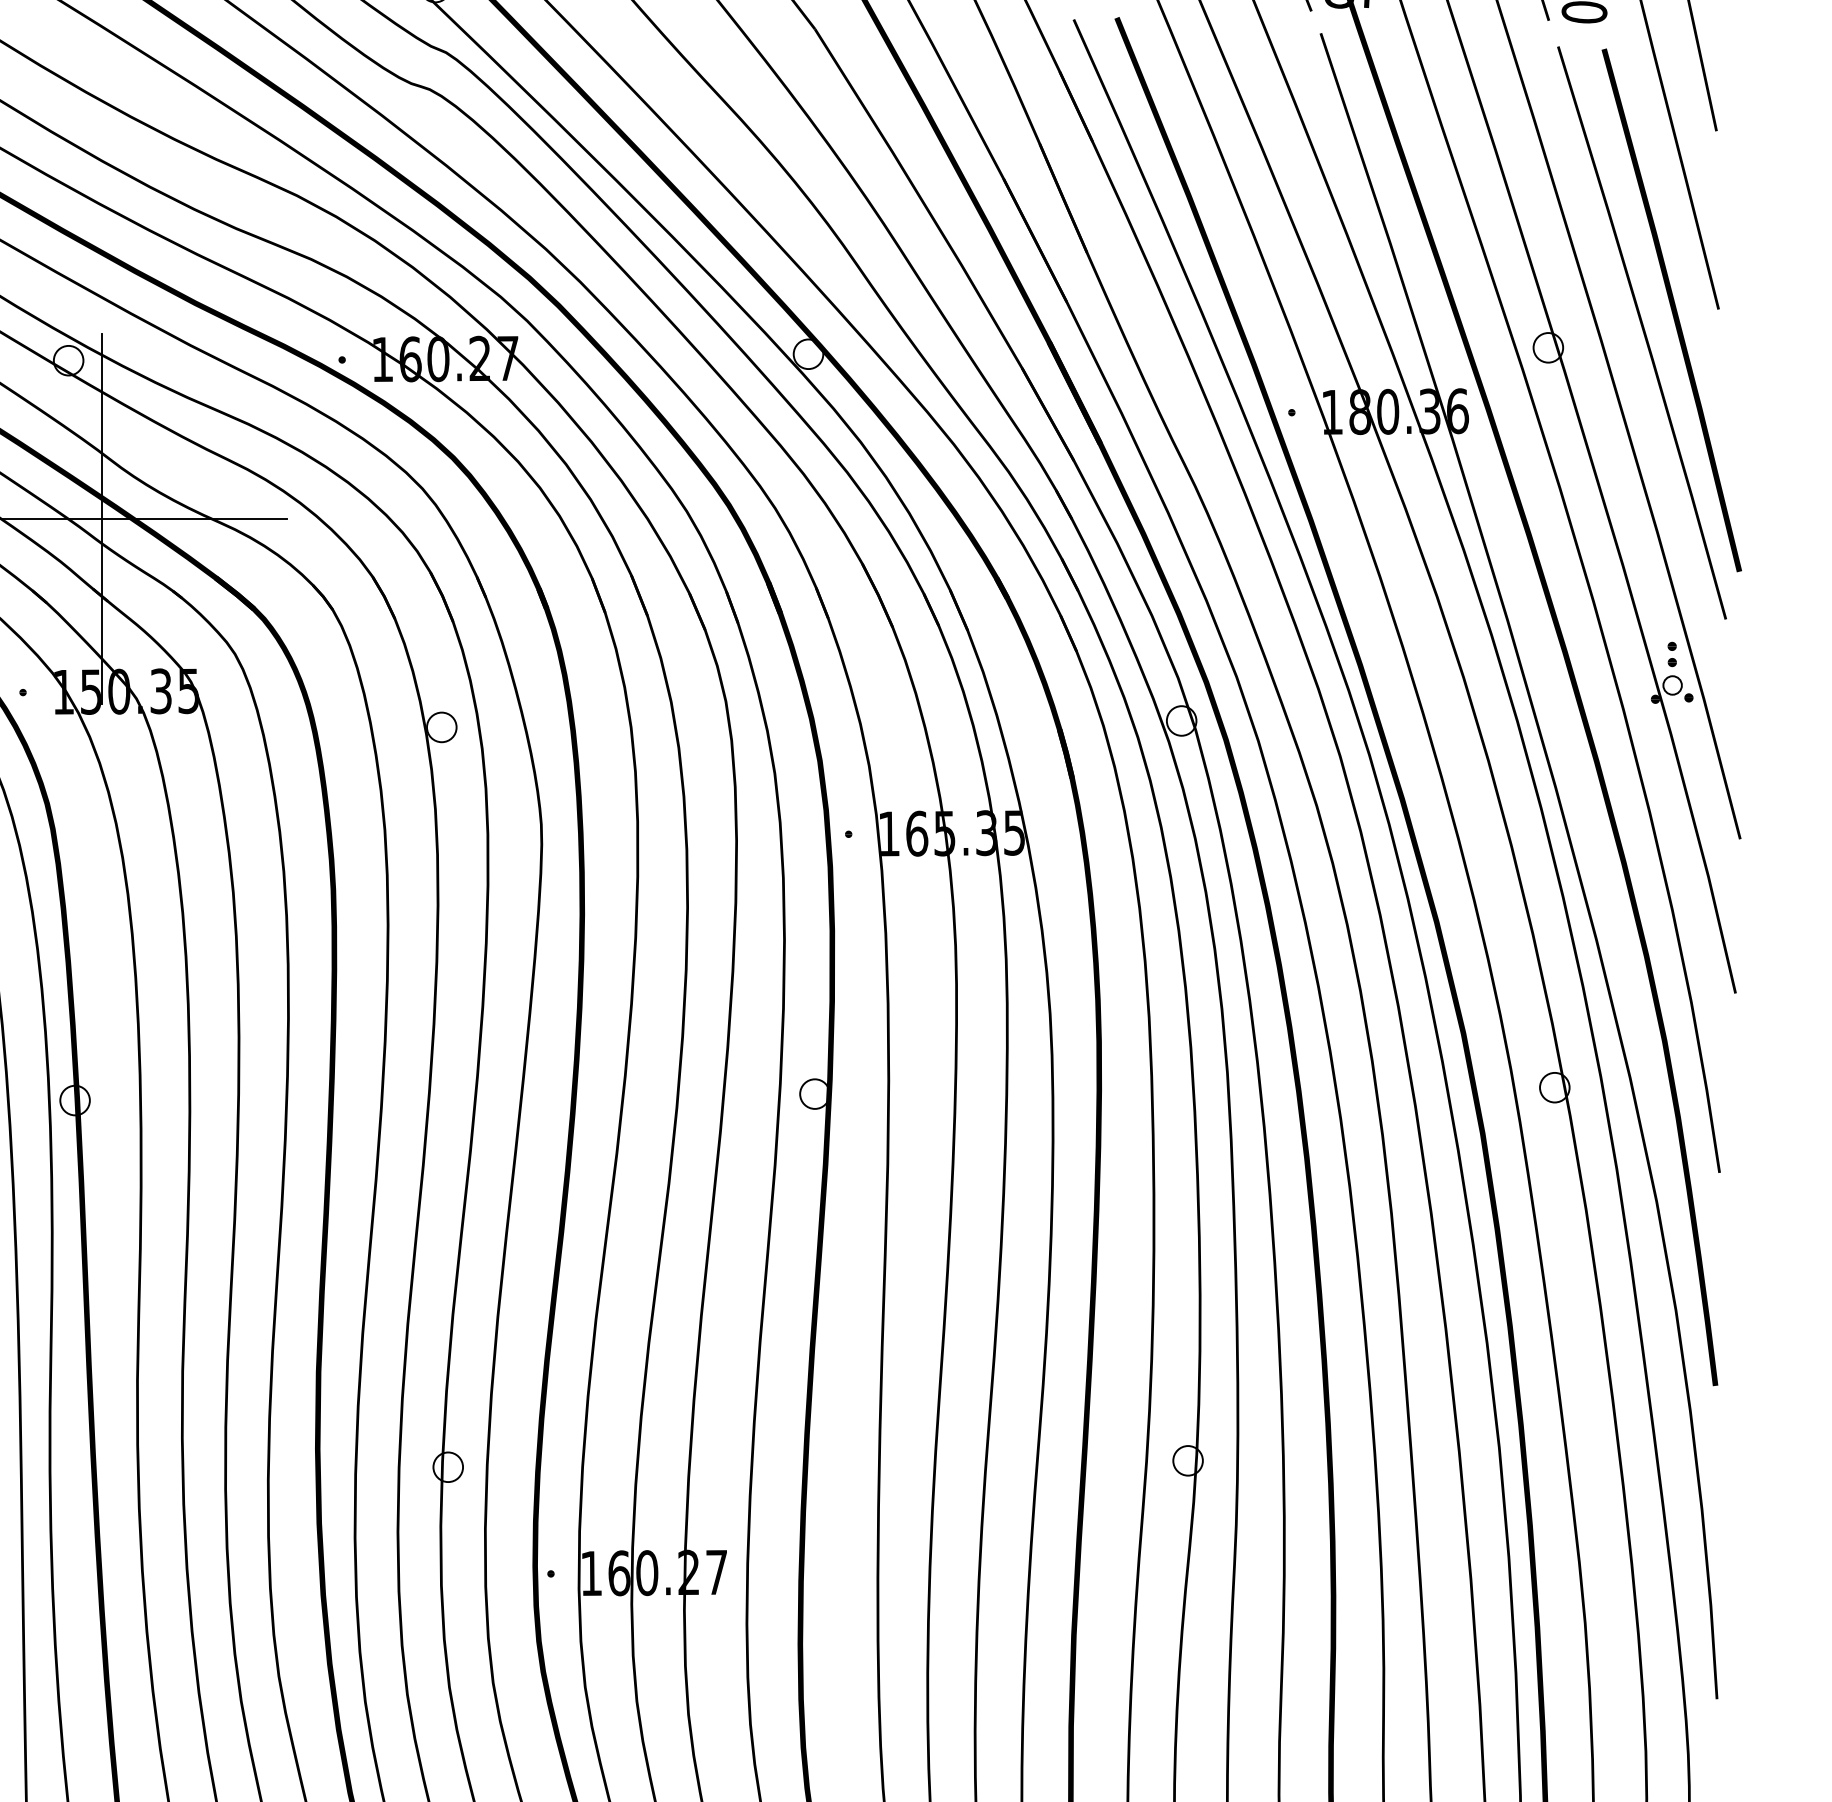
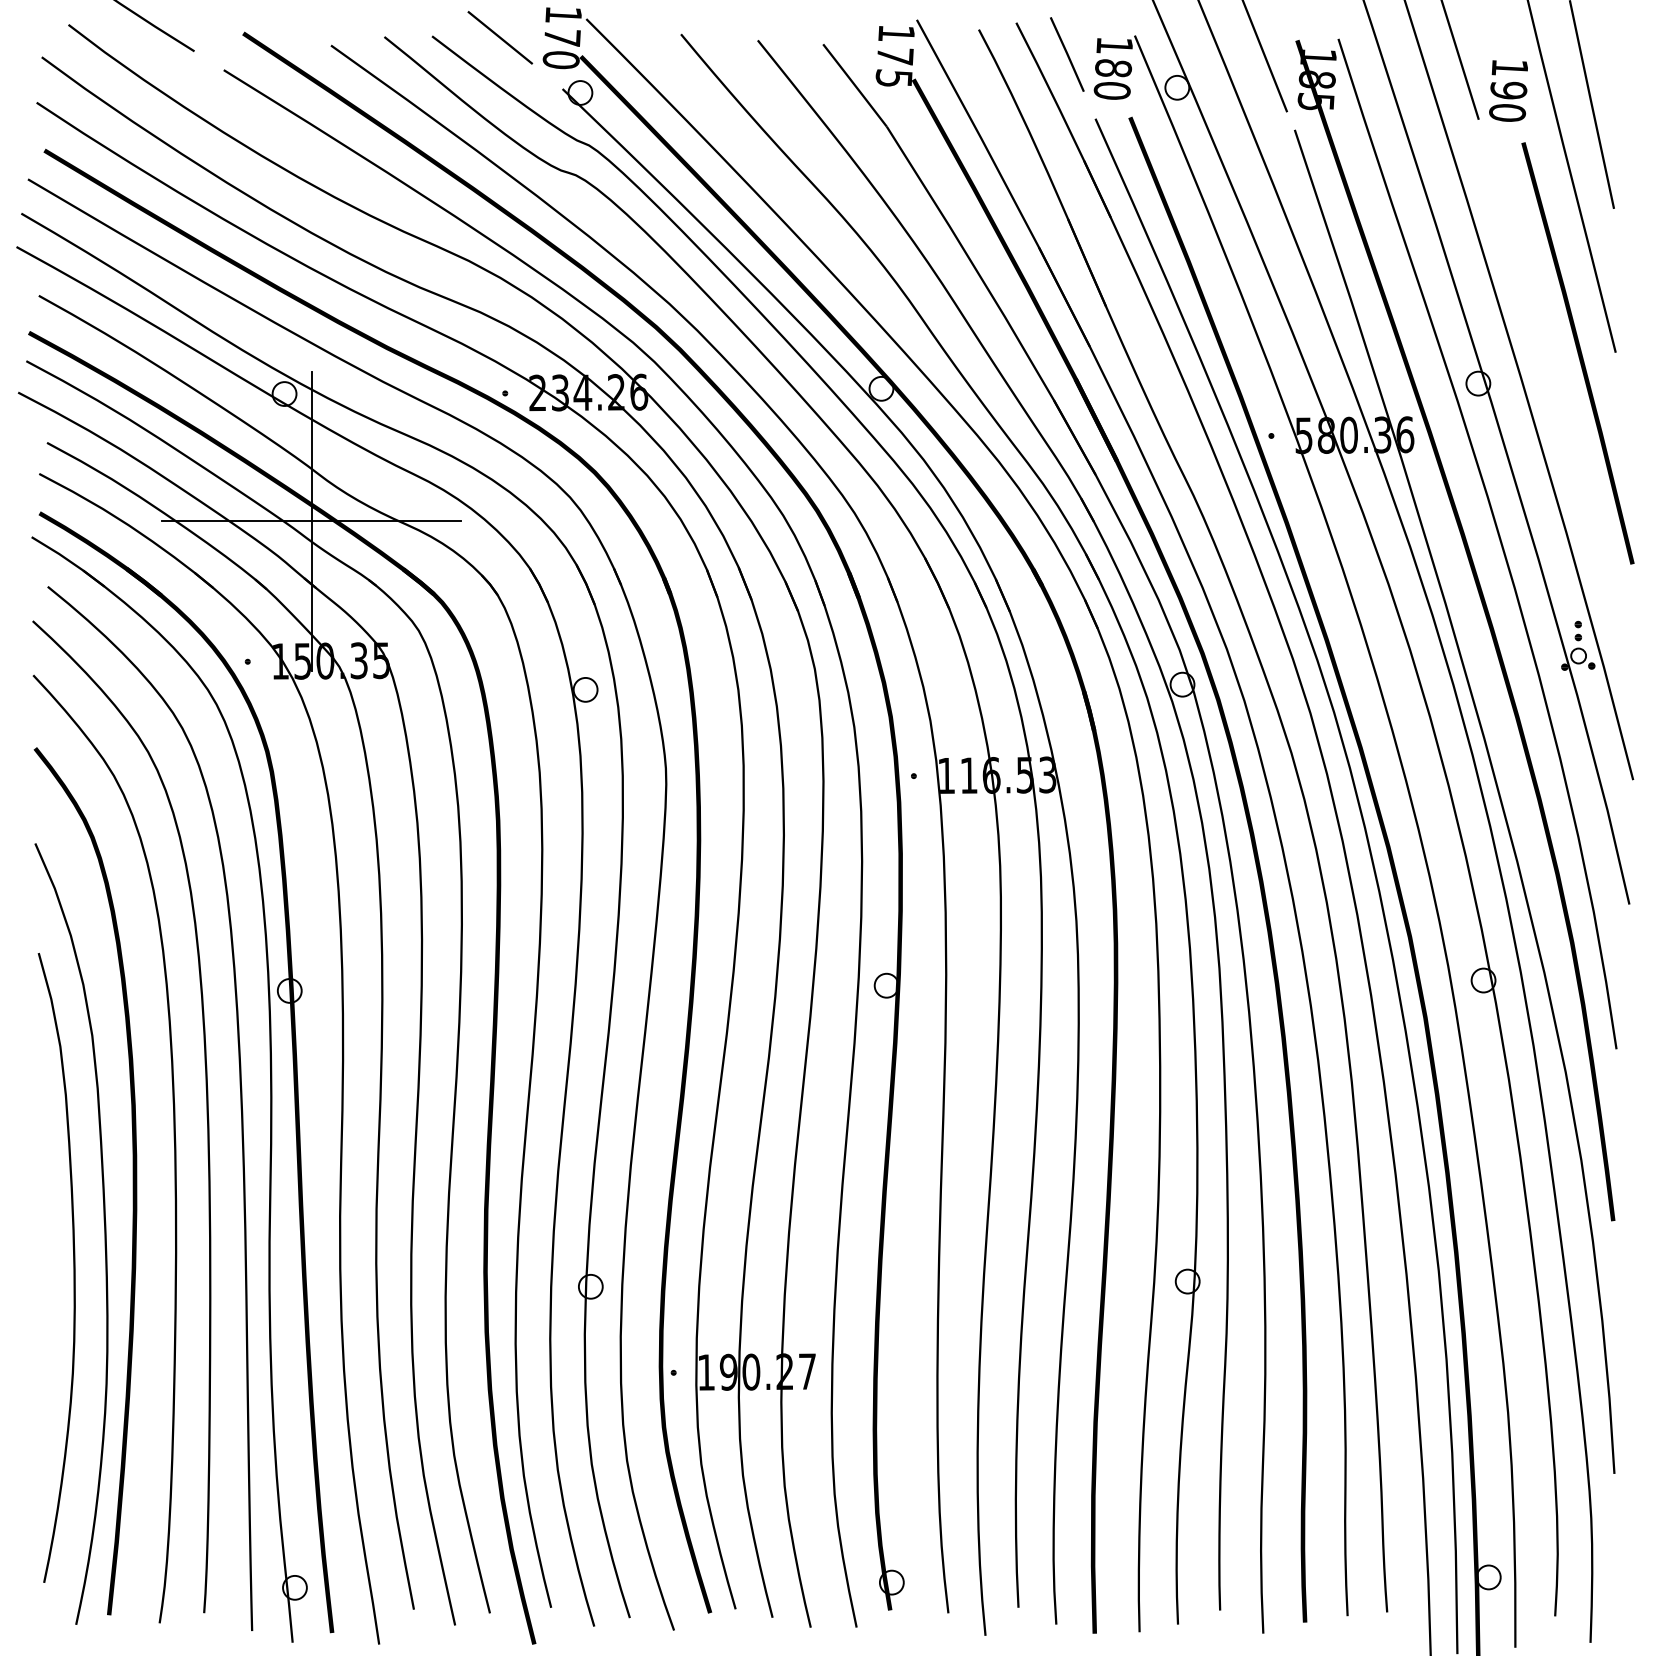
line: (1642, 332) -> (1554, 371), removed
text: (445, 358) -> (588, 392), 160.27 -> 234.26
text: (1331, 412) -> (1303, 435), 180.36 -> 580.36
text: (965, 833) -> (1008, 775), 165.35 -> 116.53
text: (618, 1572) -> (728, 1371), 160.27 -> 190.27

